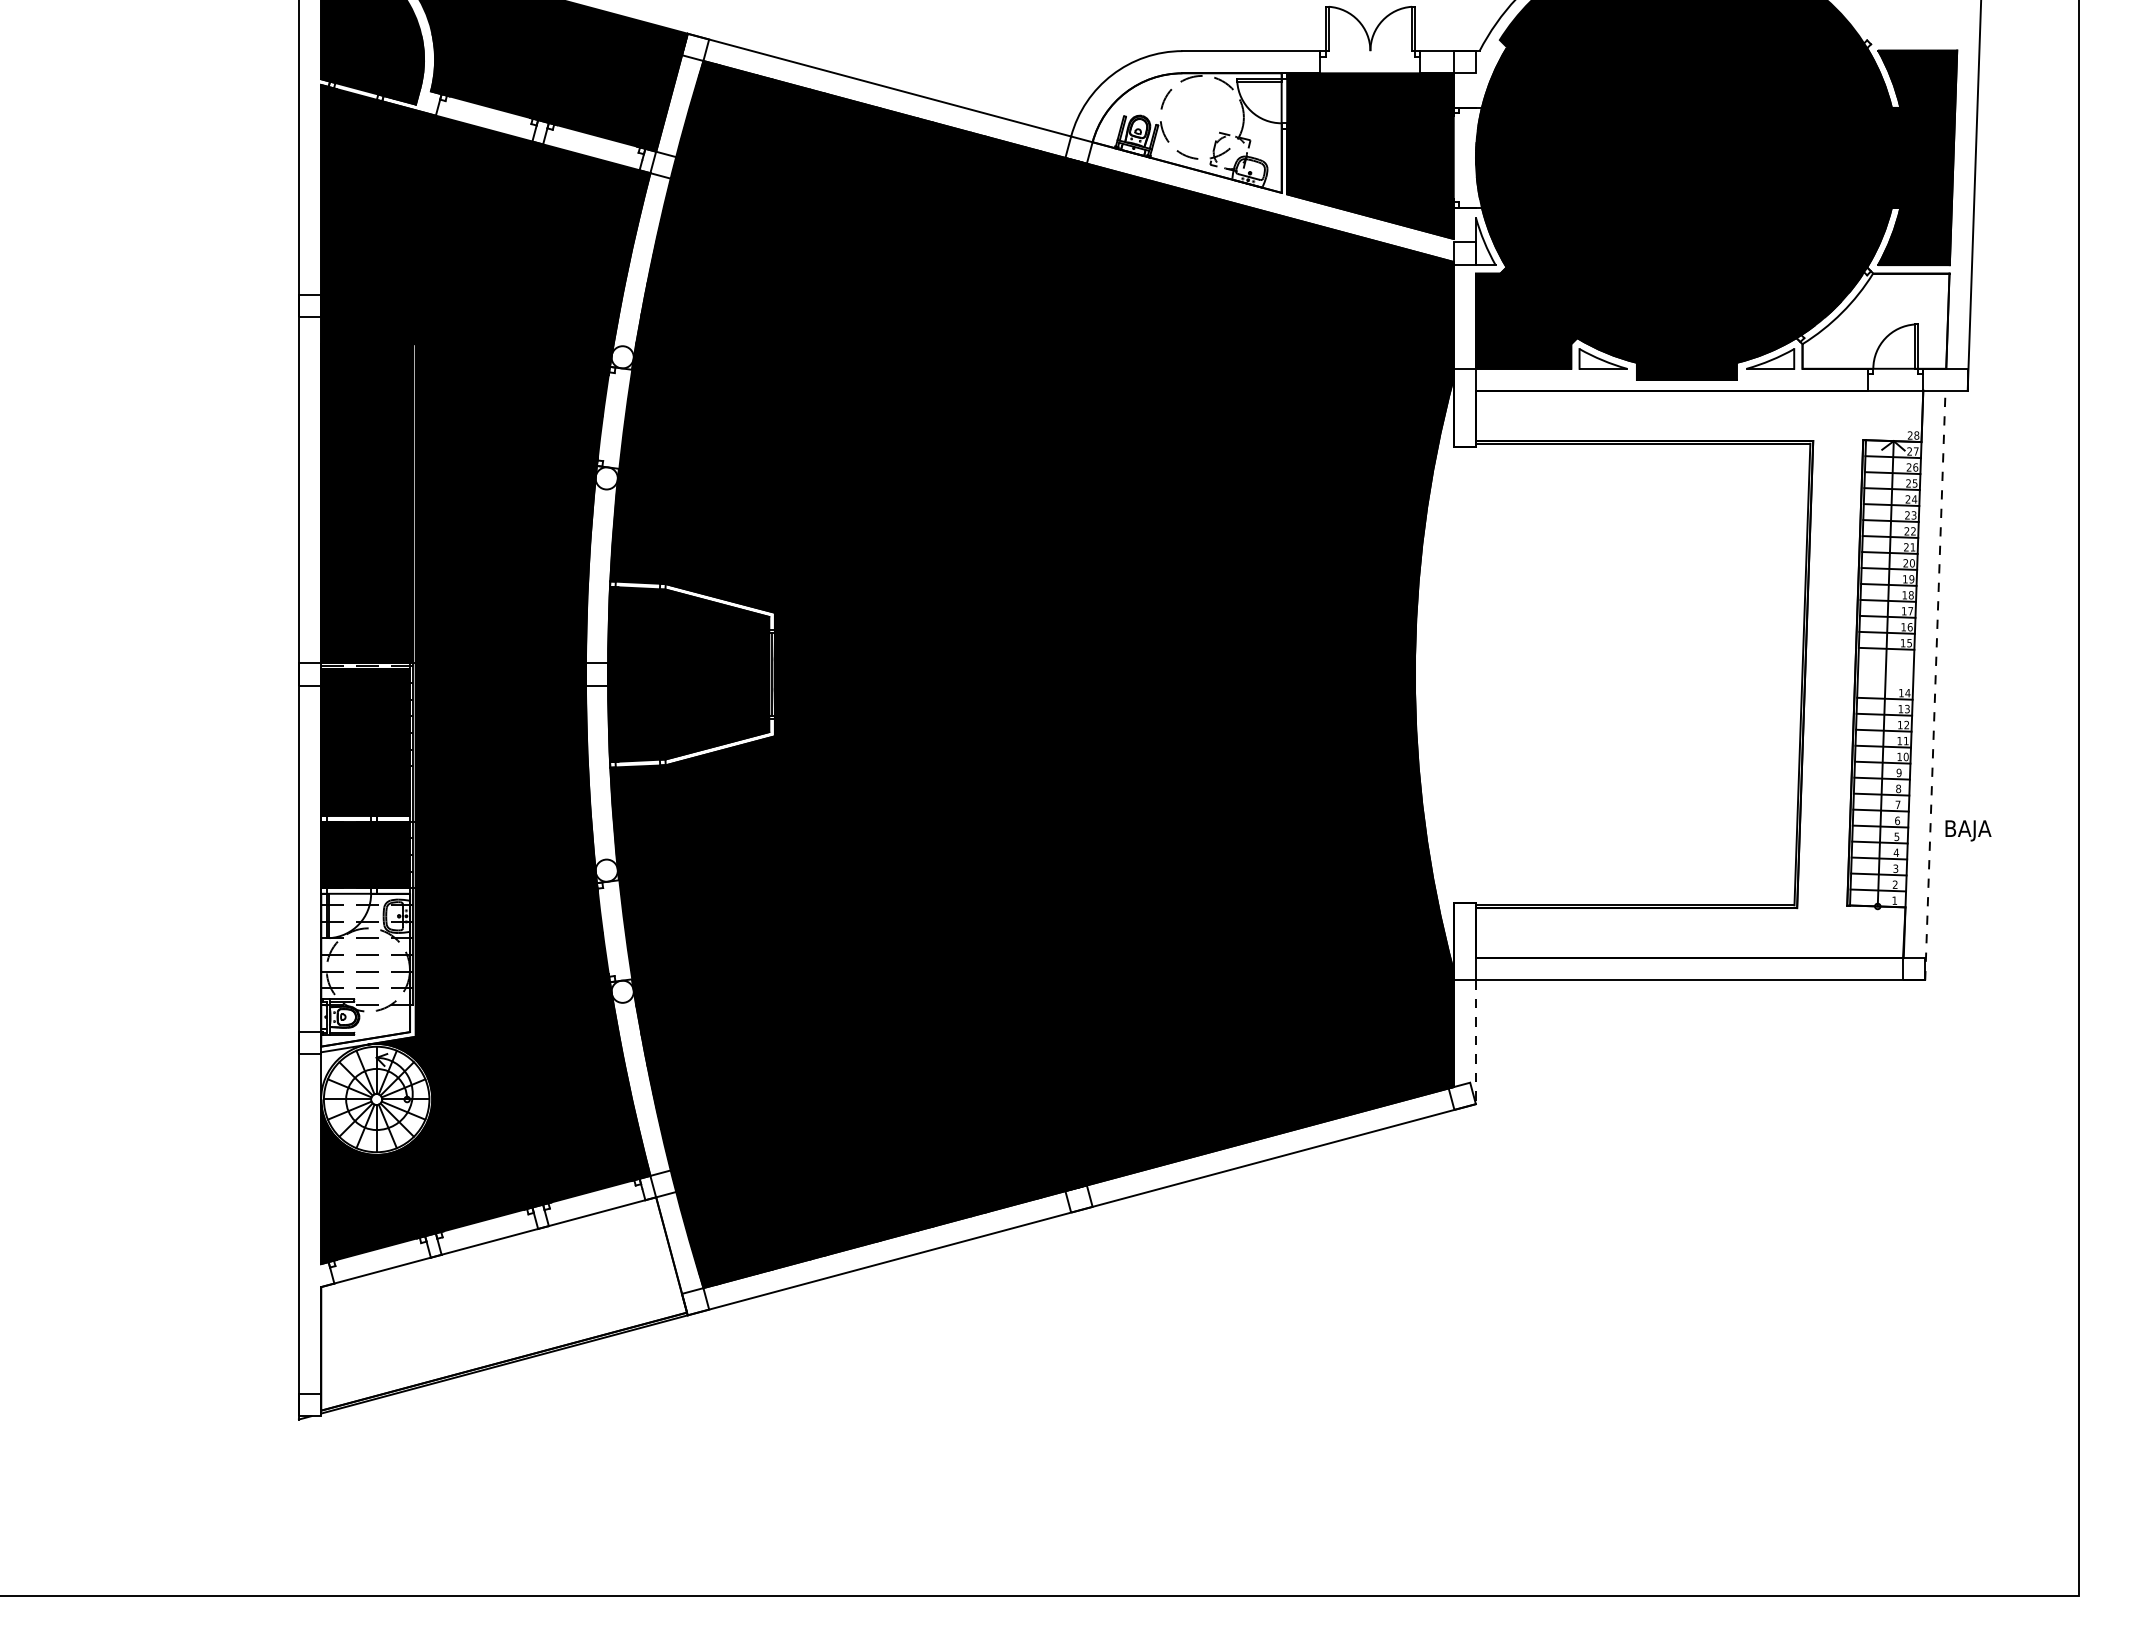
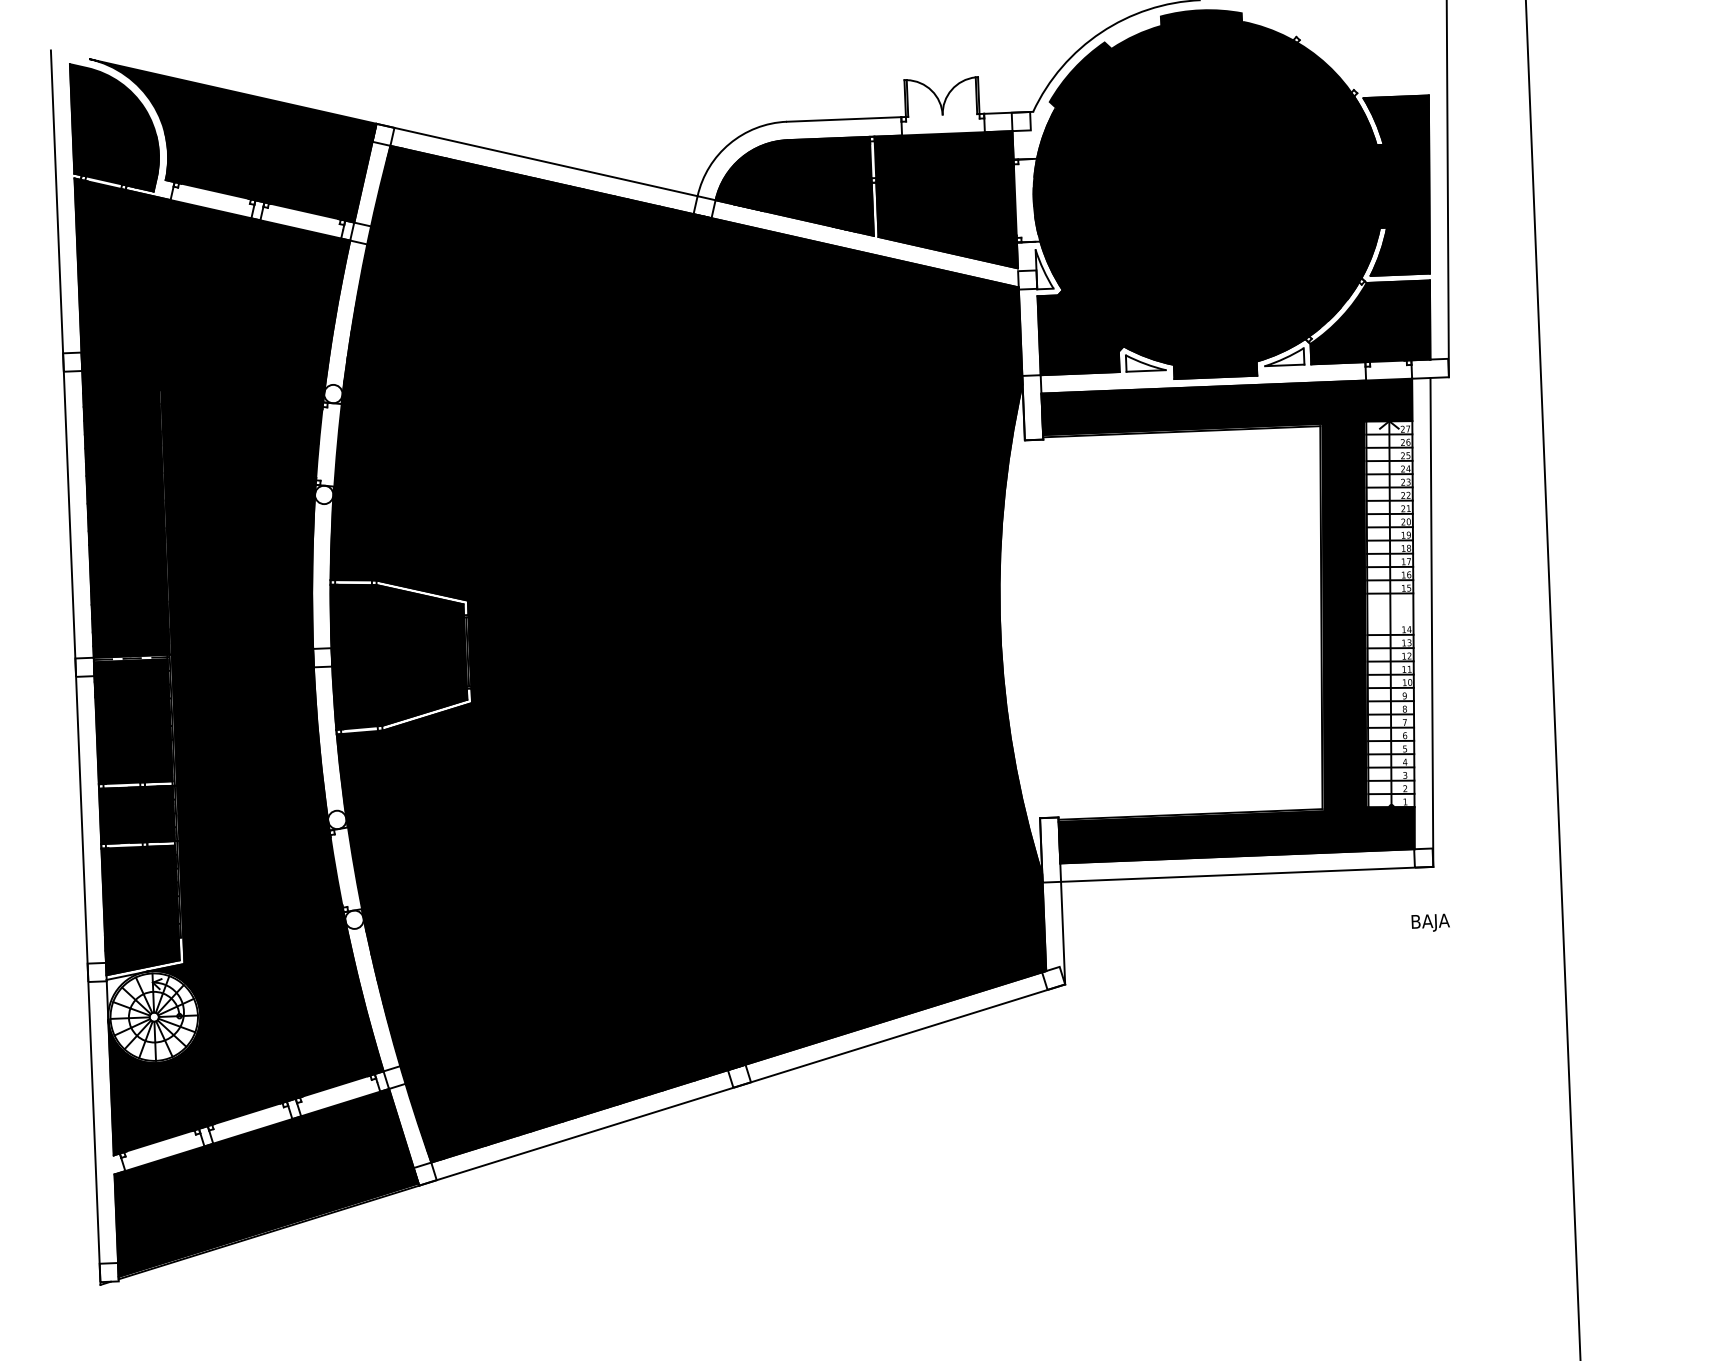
fill: (1186, 132) -> (793, 189), added
fill: (1875, 320) -> (1370, 321), added
fill: (1699, 674) -> (1236, 621), added
line: (1935, 685) -> (1432, 622), dashed -> solid
text: (1968, 830) -> (1430, 922), moved
fill: (365, 969) -> (140, 909), added
line: (1475, 1042) -> (1062, 933), dashed -> solid
fill: (504, 1303) -> (266, 1181), added

